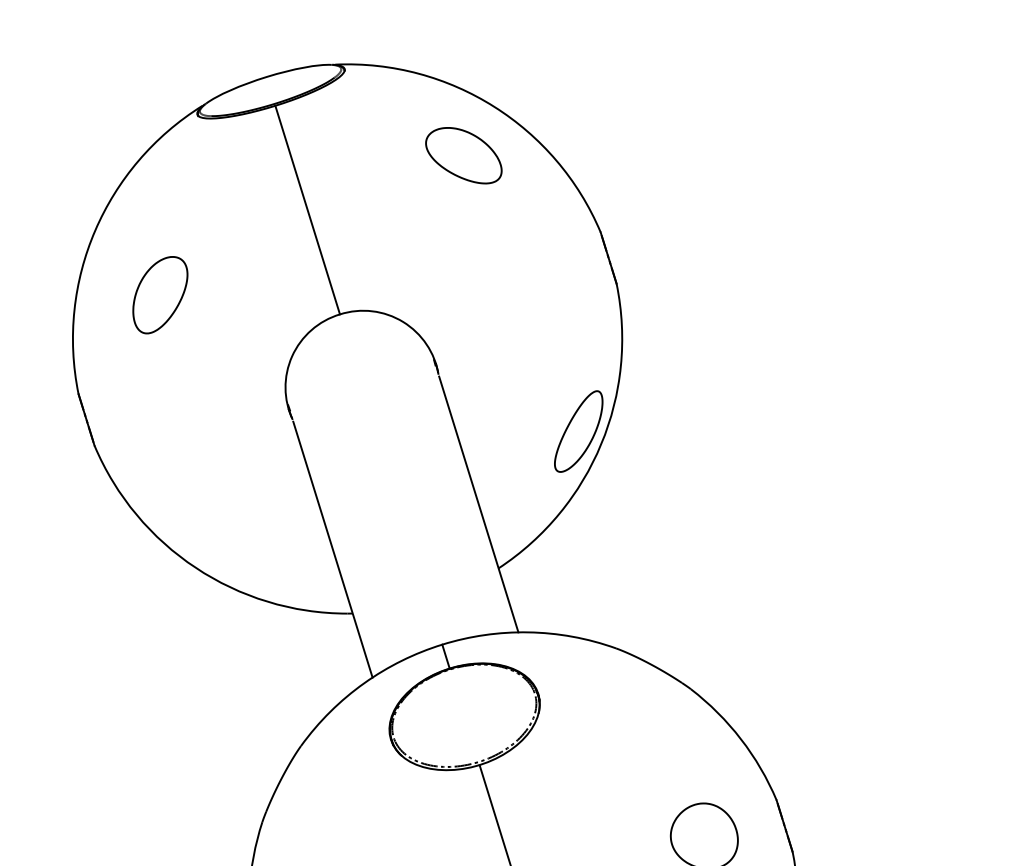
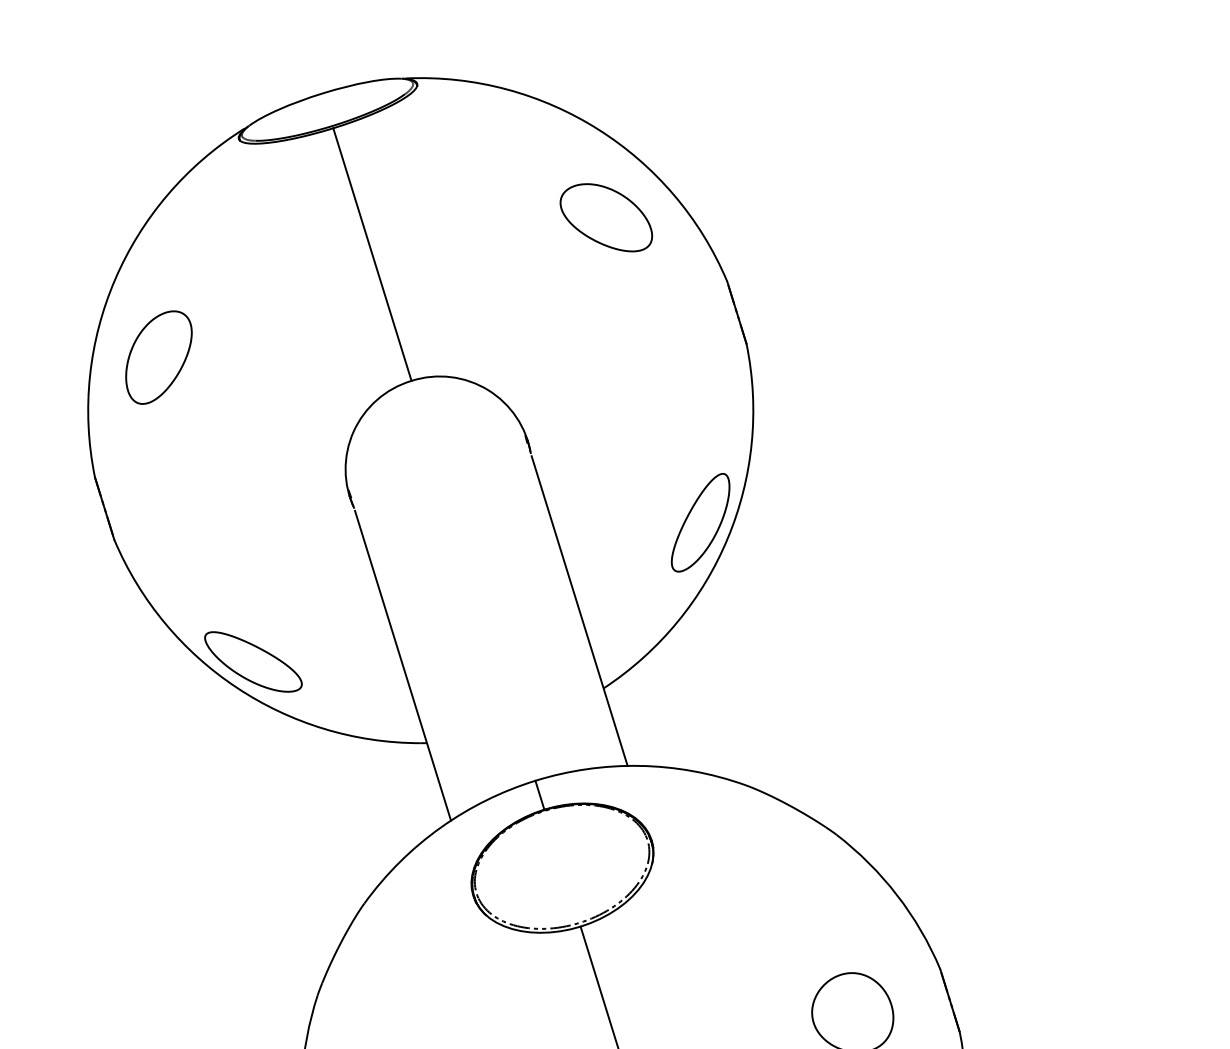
part: (463, 155) -> (605, 217), moved
part: (160, 295) -> (159, 358), moved
part: (209, 546) -> (253, 661), added

